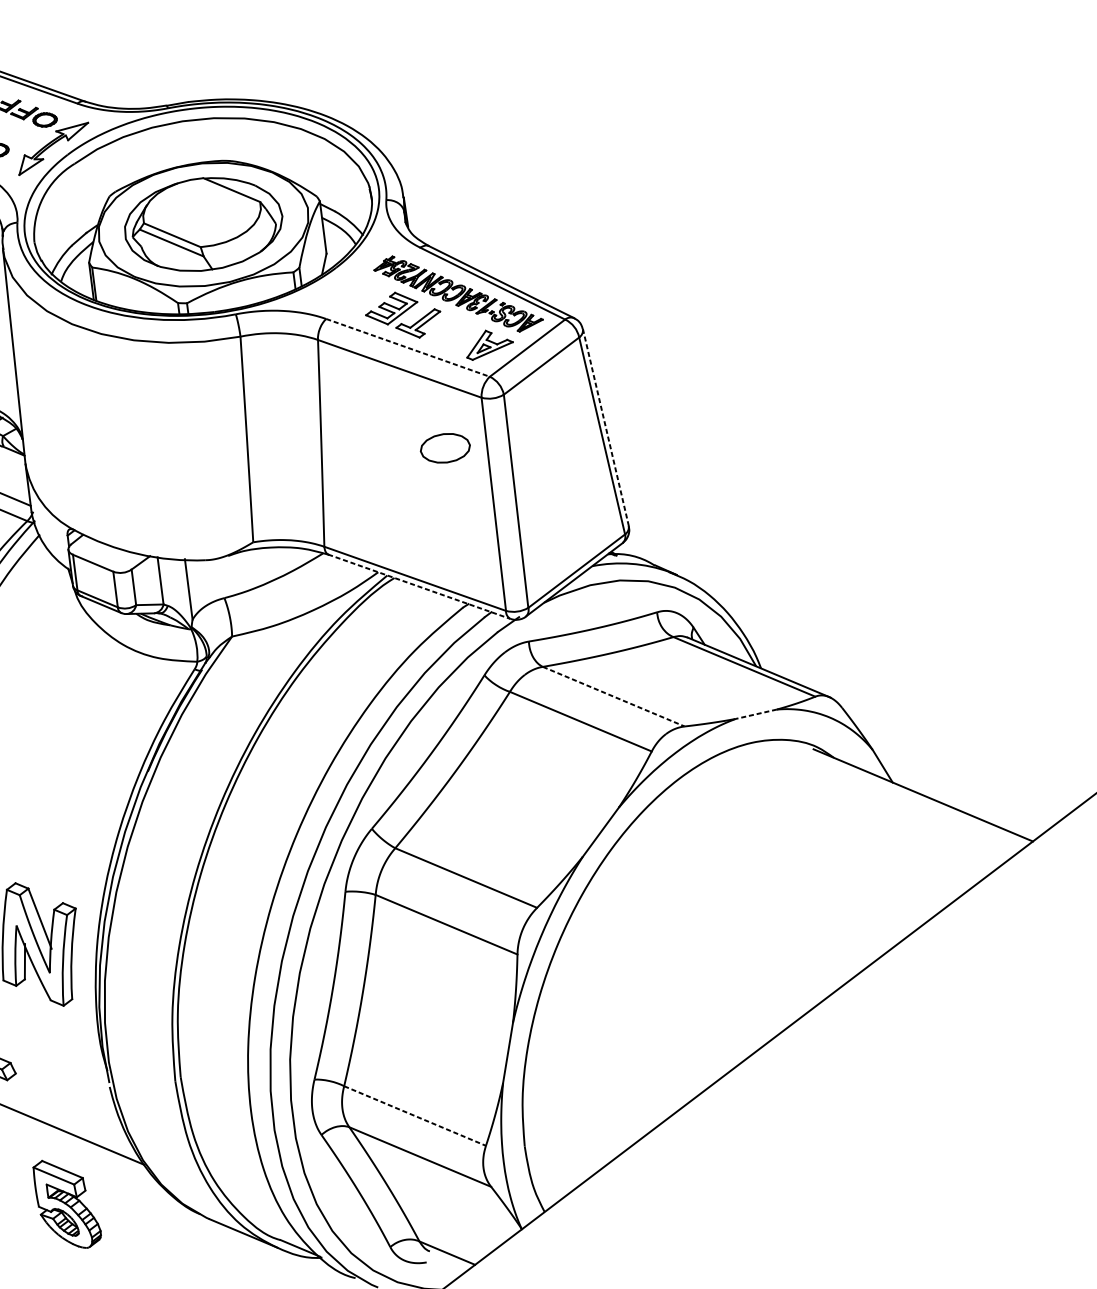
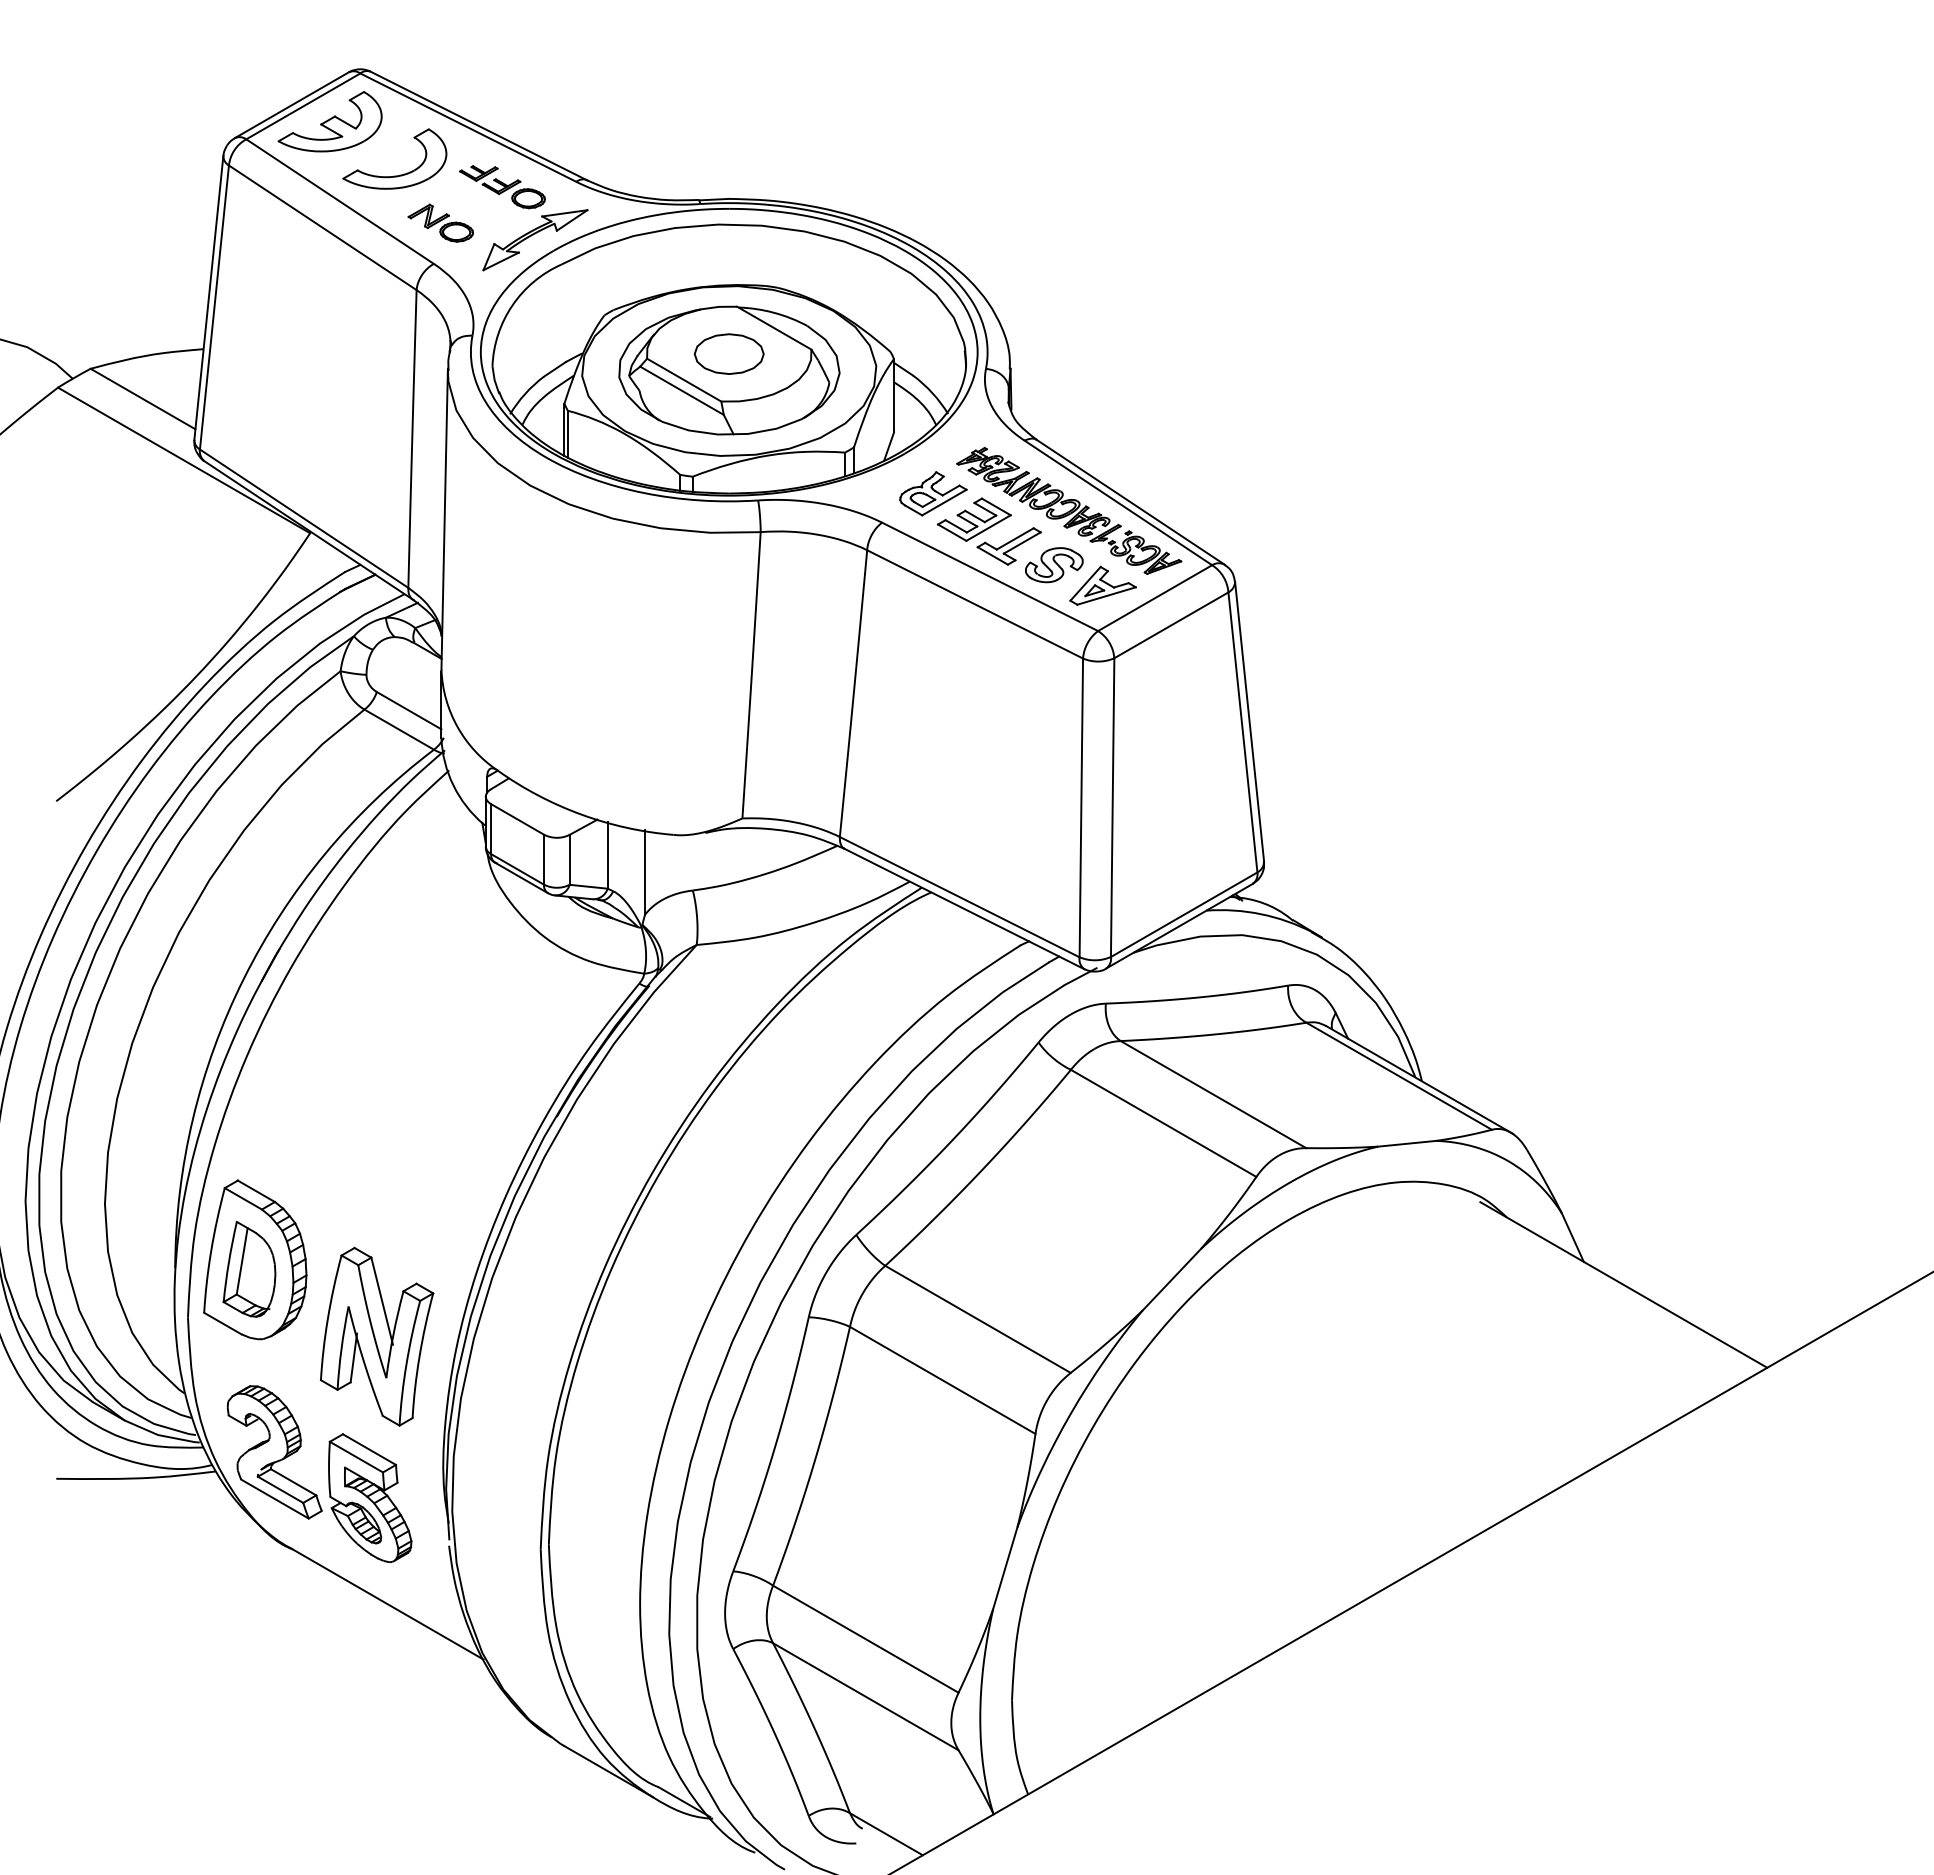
part: (360, 293) -> (933, 493), added
part: (452, 333) -> (1054, 565), added
line: (408, 347) -> (990, 576), dashed -> solid
line: (605, 427) -> (1249, 721), dashed -> solid
part: (444, 447) -> (728, 353), moved
line: (419, 586) -> (964, 908), dashed -> solid
line: (613, 696) -> (1213, 1094), dashed -> solid
line: (755, 714) -> (1406, 1143), dashed -> solid
line: (415, 1116) -> (866, 1639), dashed -> solid
part: (67, 1203) -> (370, 1497), moved

